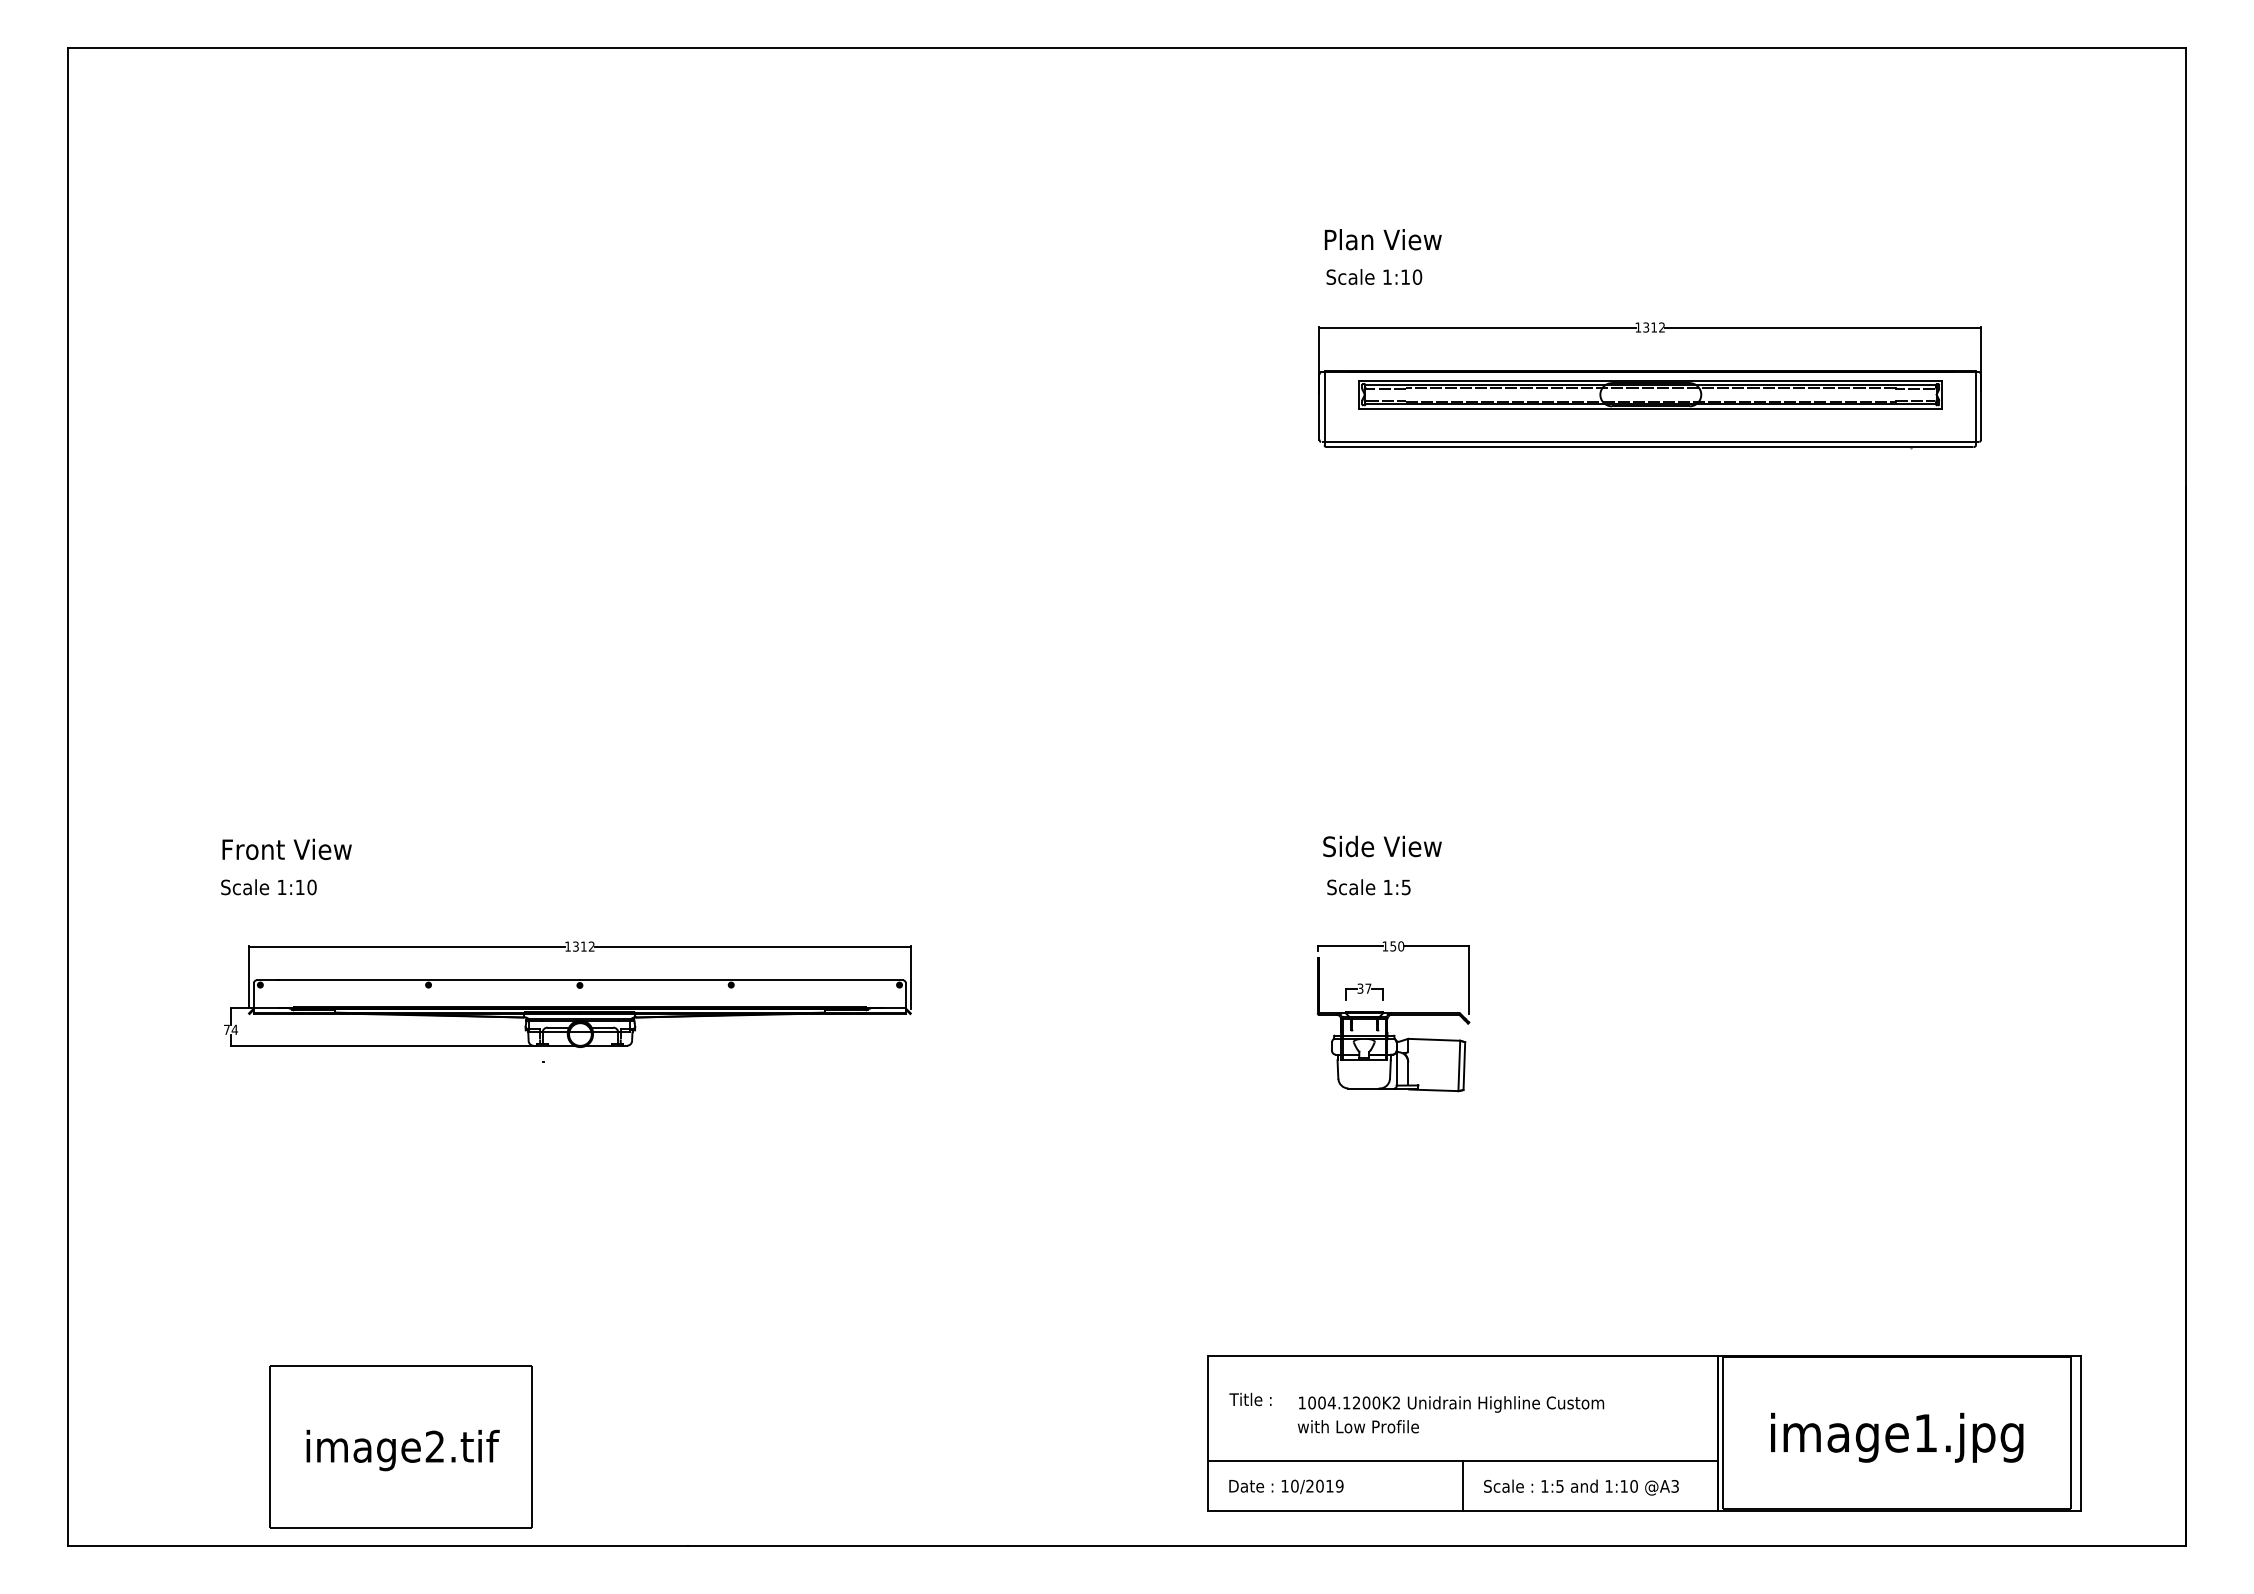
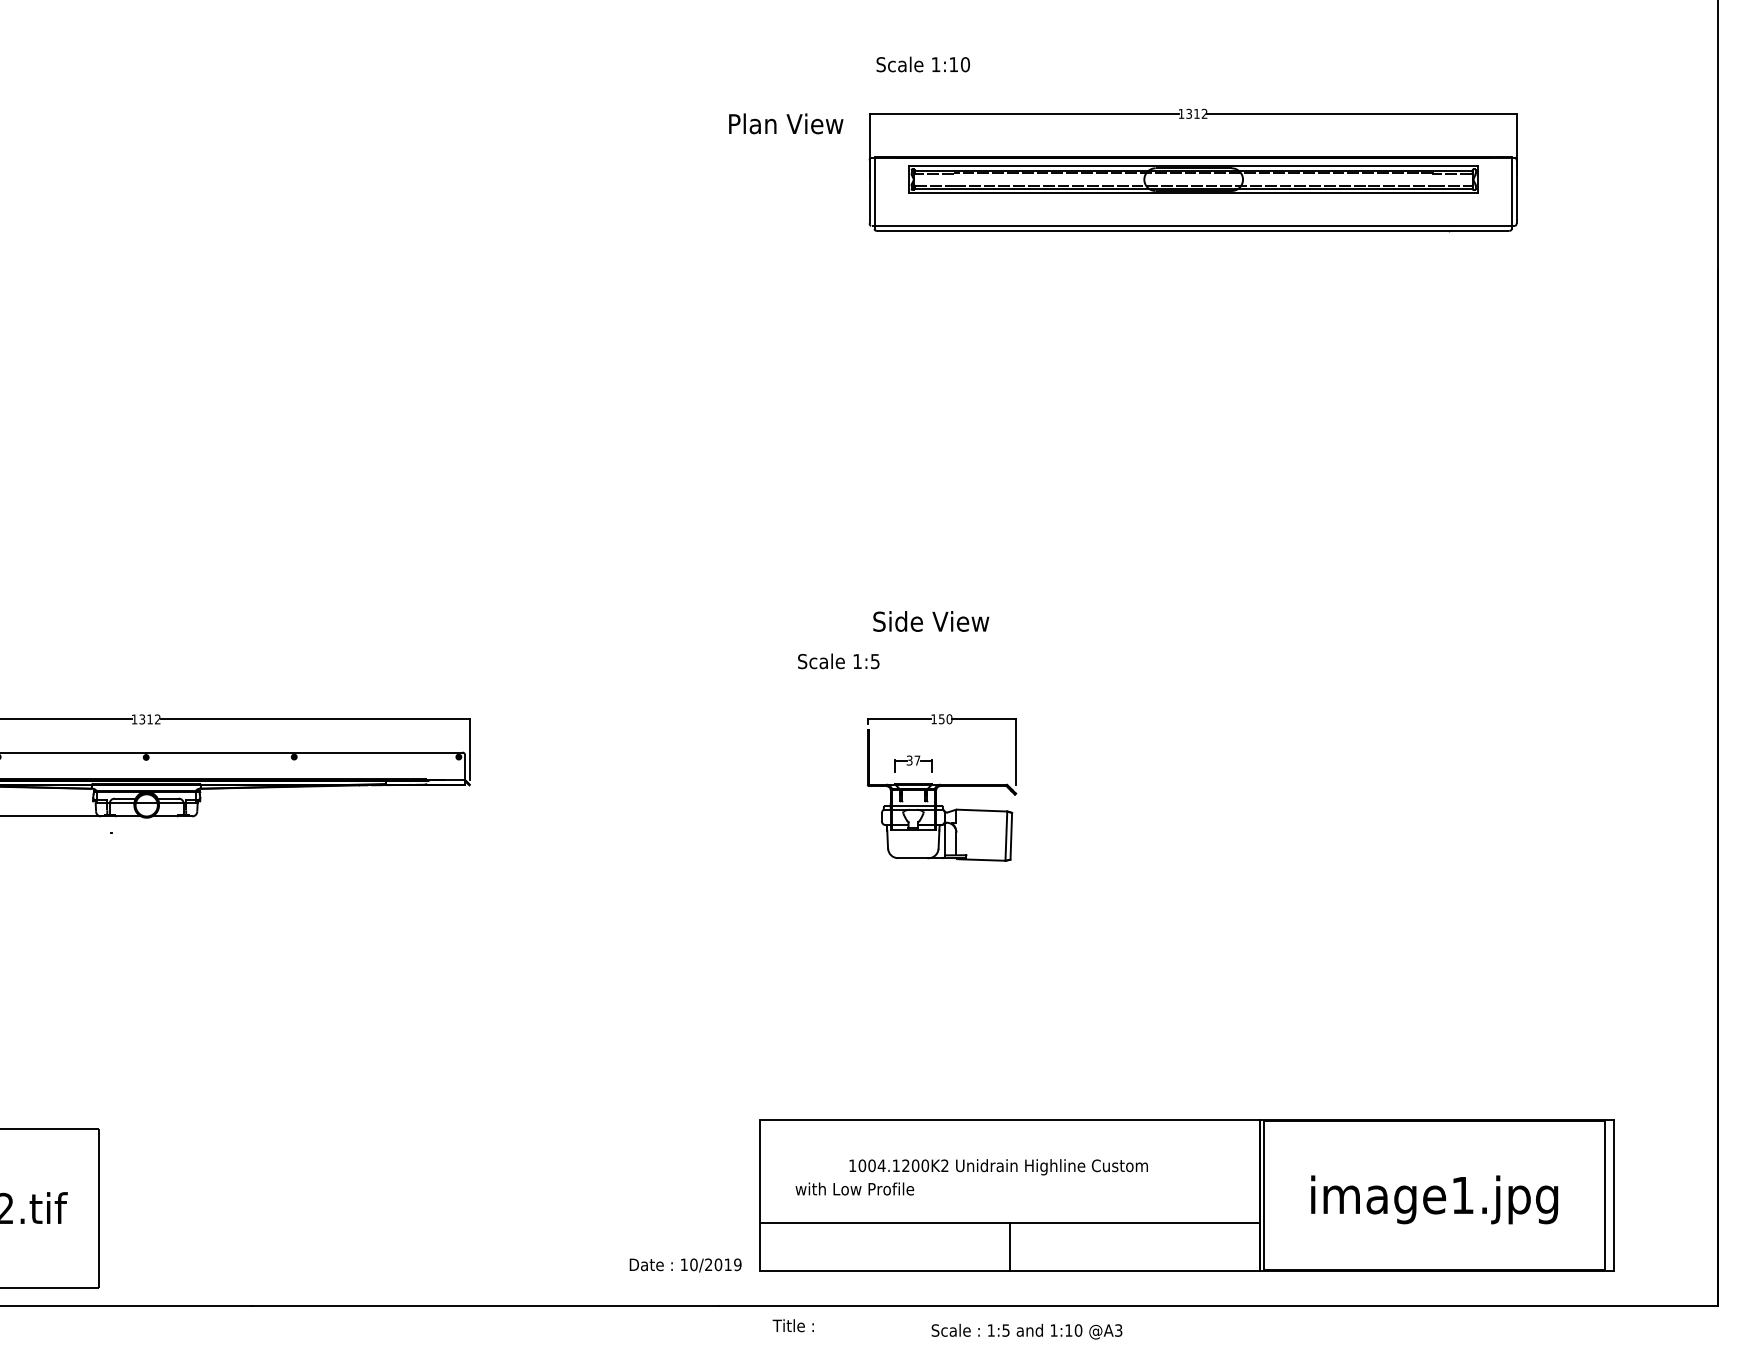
text: (1382, 239) -> (785, 123), moved
text: (1368, 887) -> (838, 661), moved
text: (1250, 1399) -> (793, 1325), moved
text: (1358, 1426) -> (854, 1188), moved
text: (1286, 1486) -> (685, 1265), moved
text: (1581, 1487) -> (1027, 1331), moved

